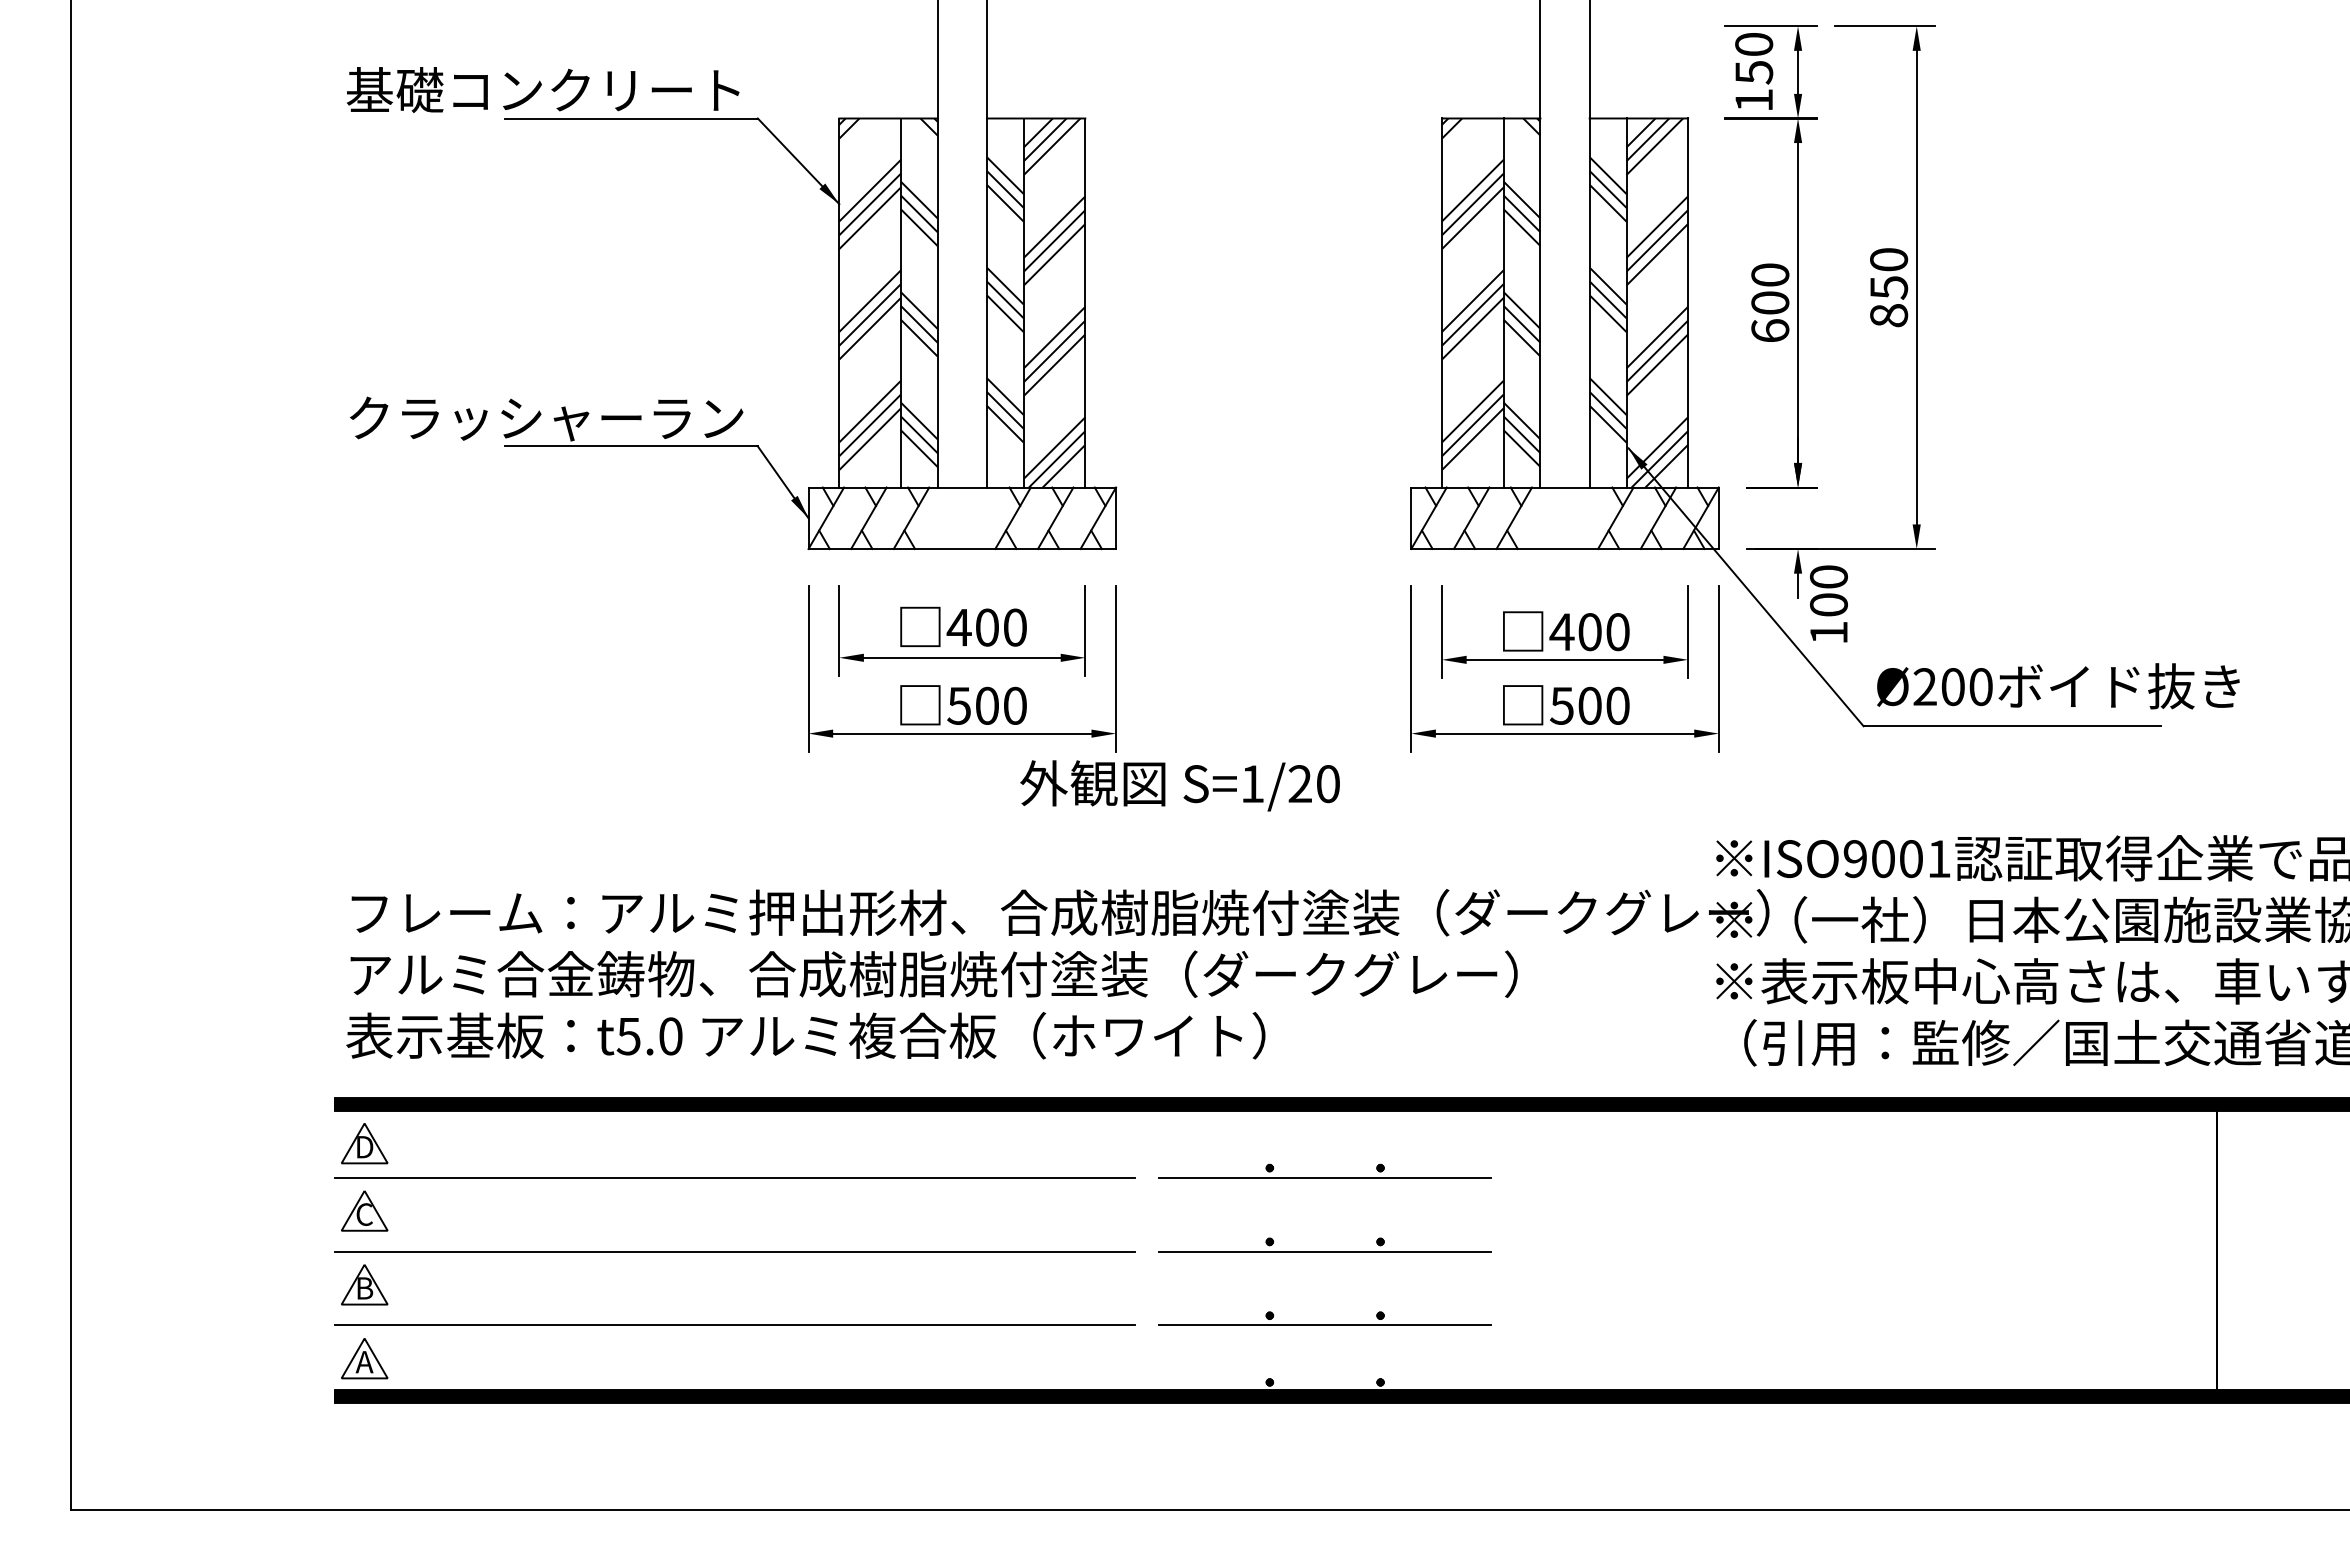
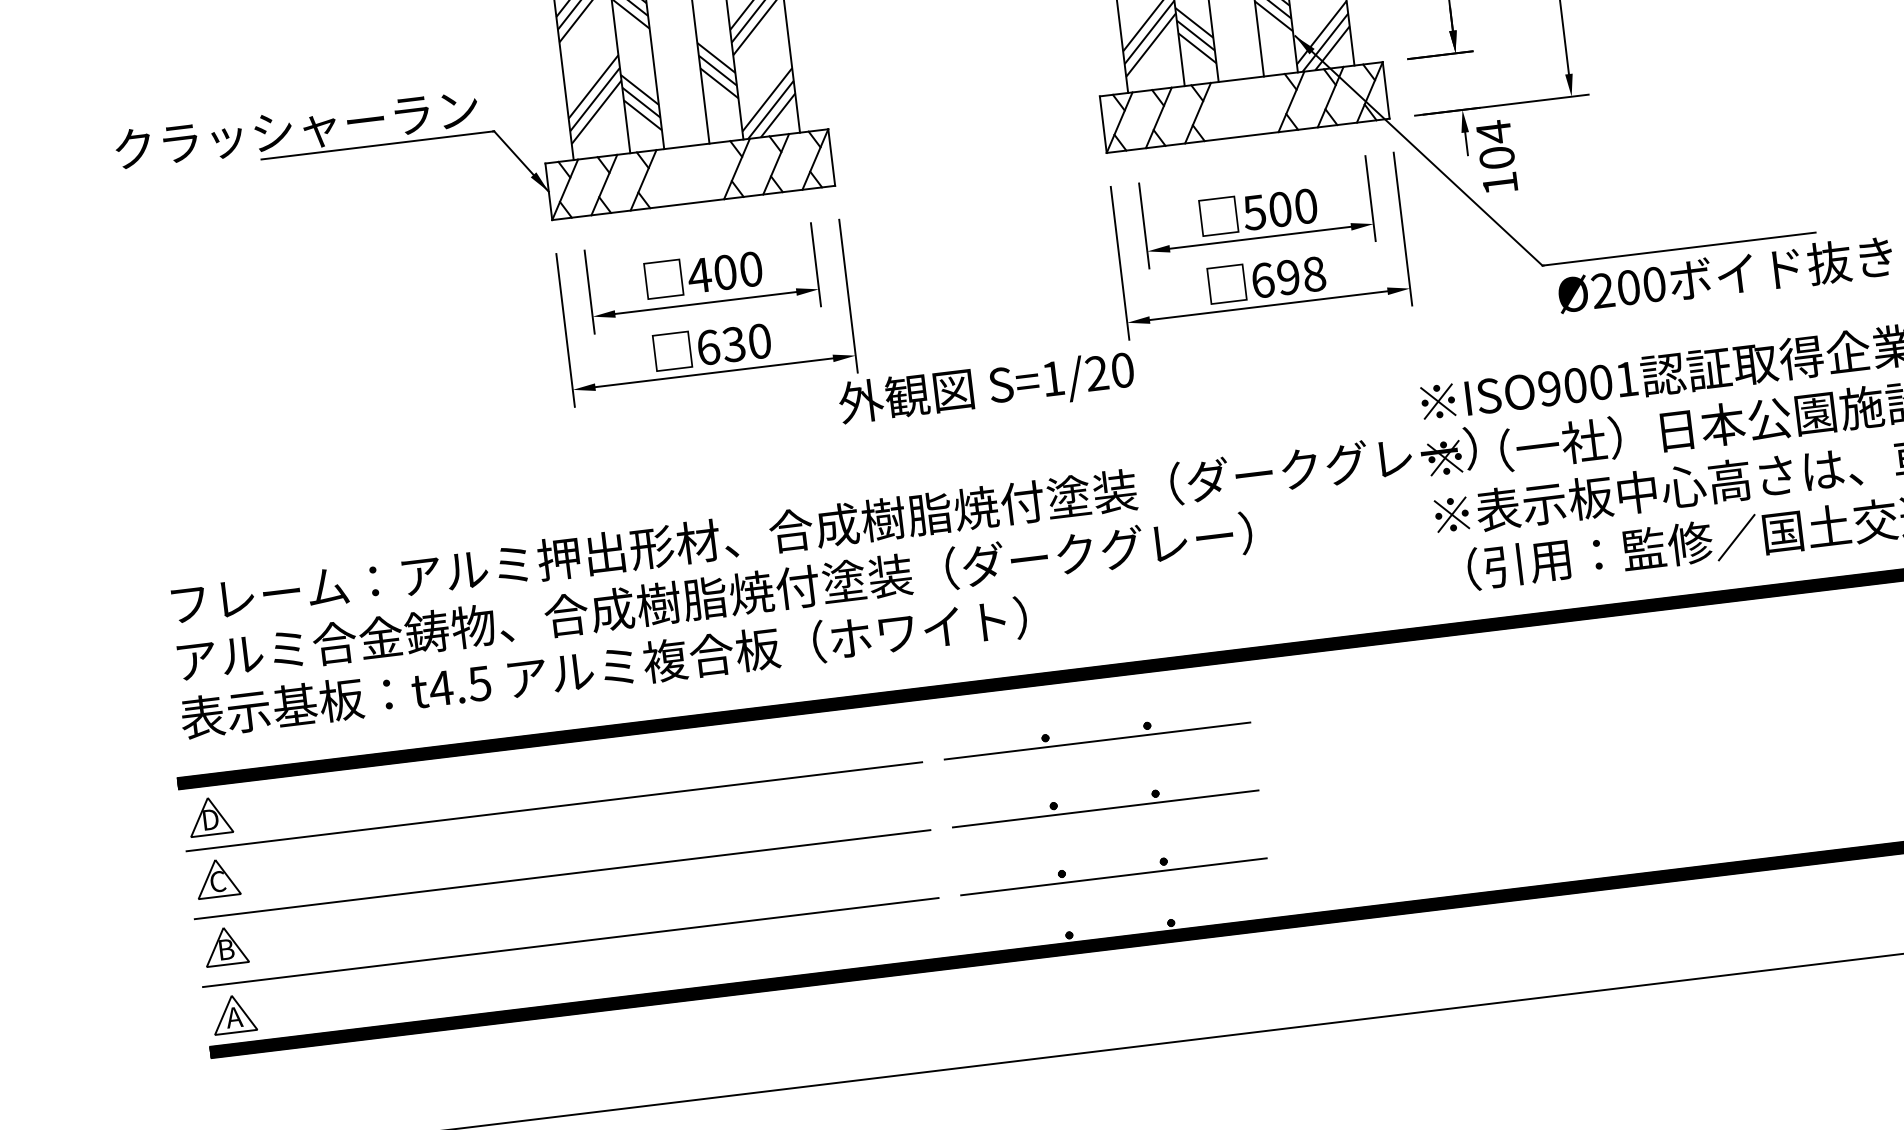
text: (1828, 576) -> (1493, 131), 100 -> 104
text: (1561, 632) -> (1254, 213), 400 -> 500
text: (2058, 686) -> (1725, 275), moved
text: (972, 705) -> (720, 345), 500 -> 630
text: (1589, 705) -> (1288, 277), 500 -> 698
text: (1179, 785) -> (986, 388), moved
text: (649, 1036) -> (460, 686), t5.0 -> t4.5

